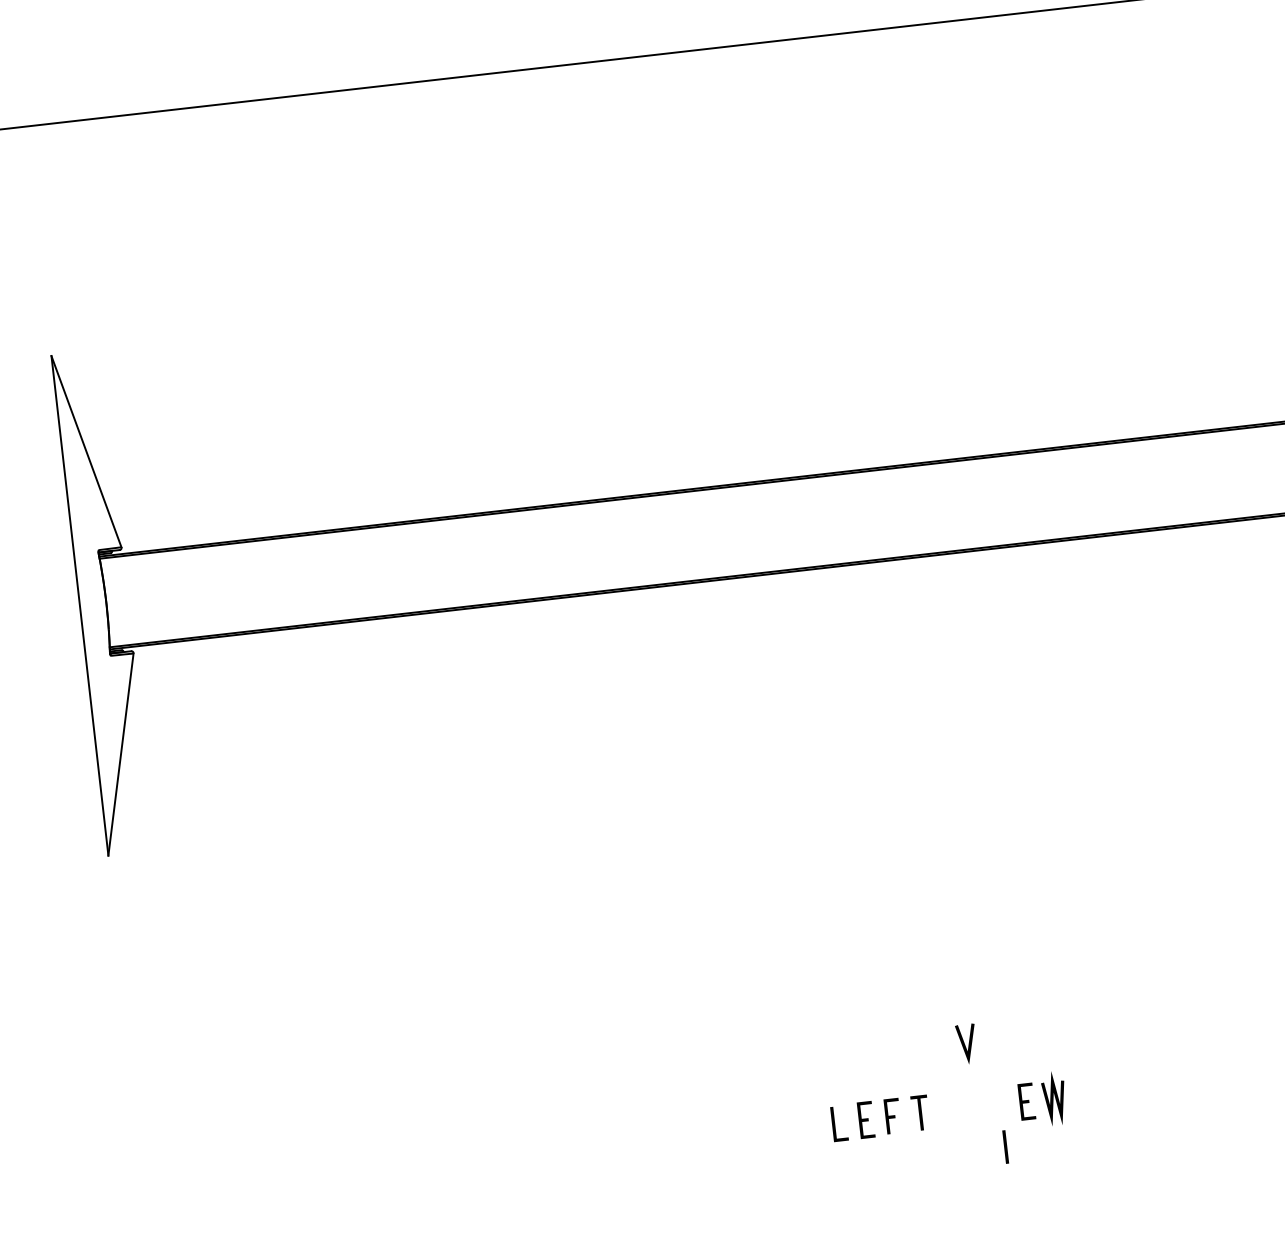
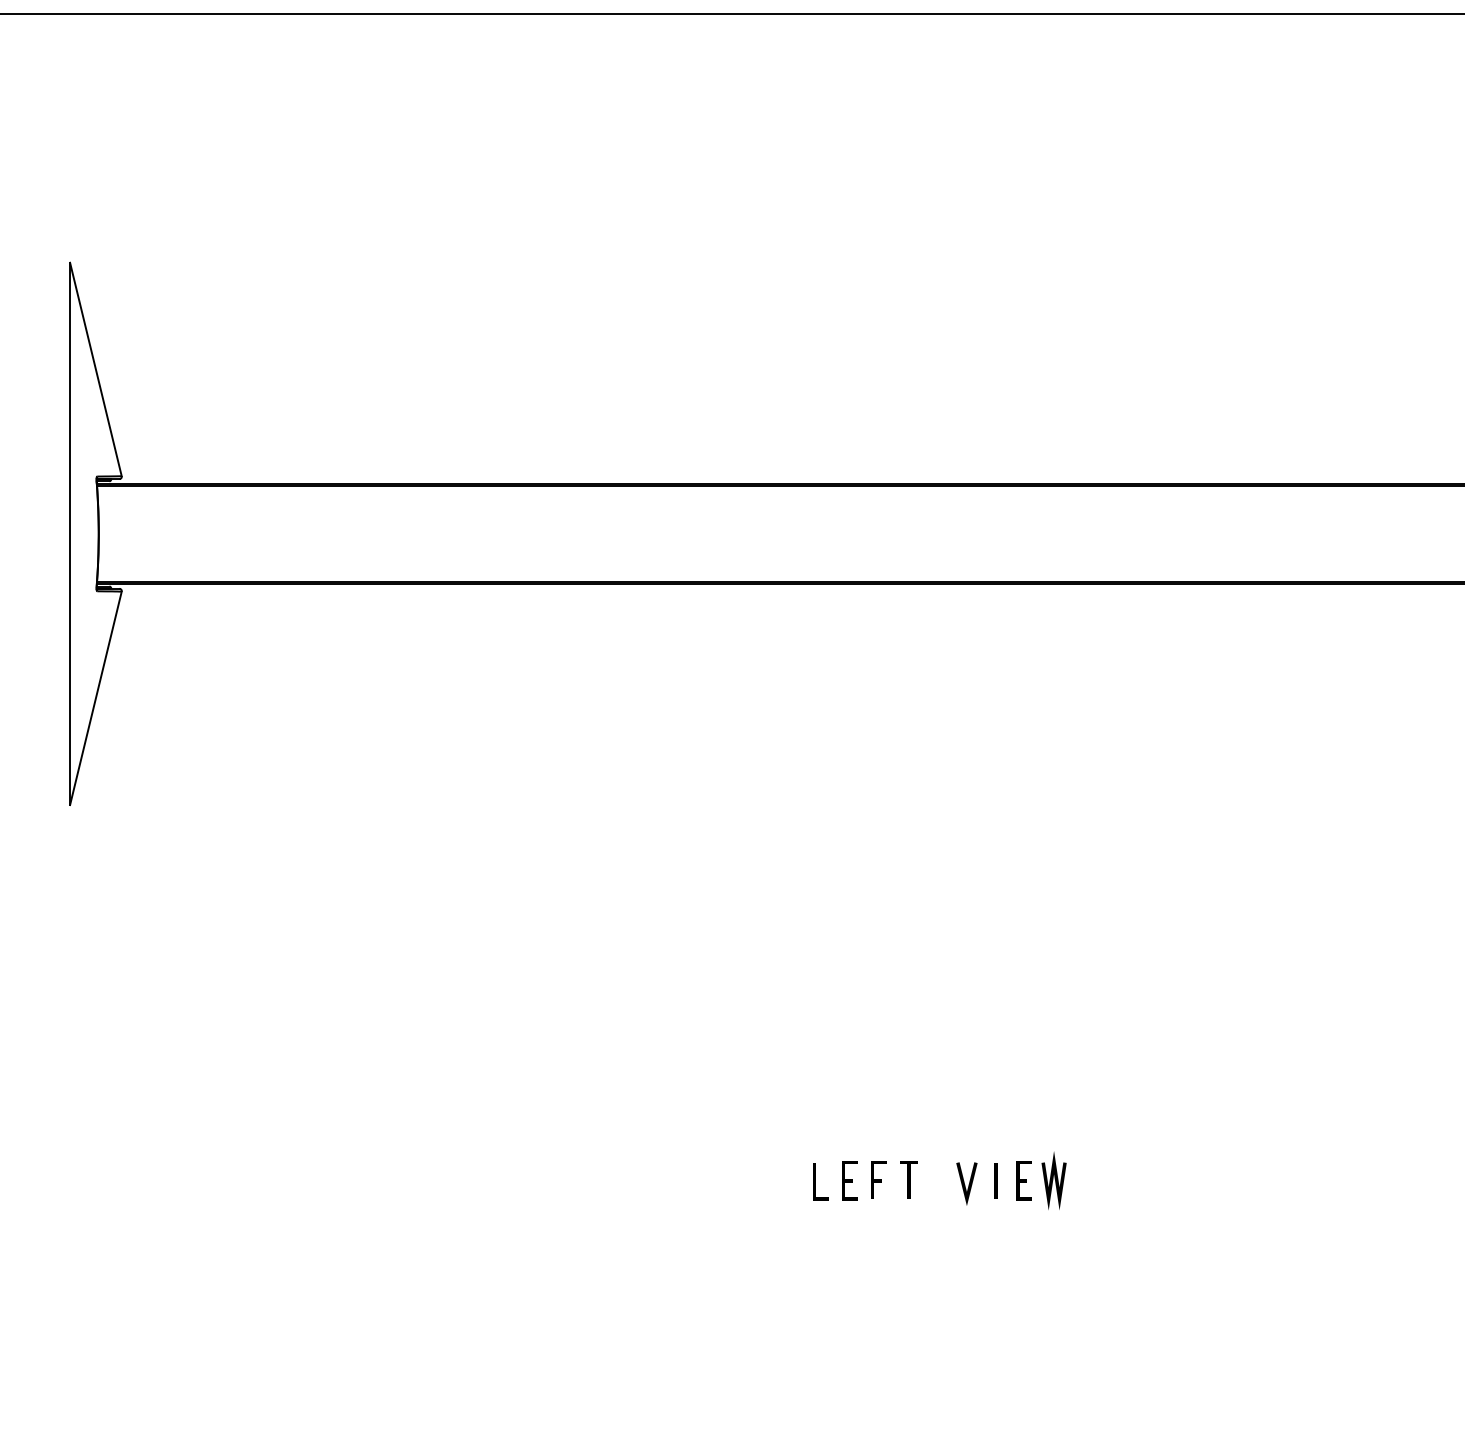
line: (965, 1044) -> (965, 1184), moved
line: (1005, 1146) -> (995, 1180), moved

